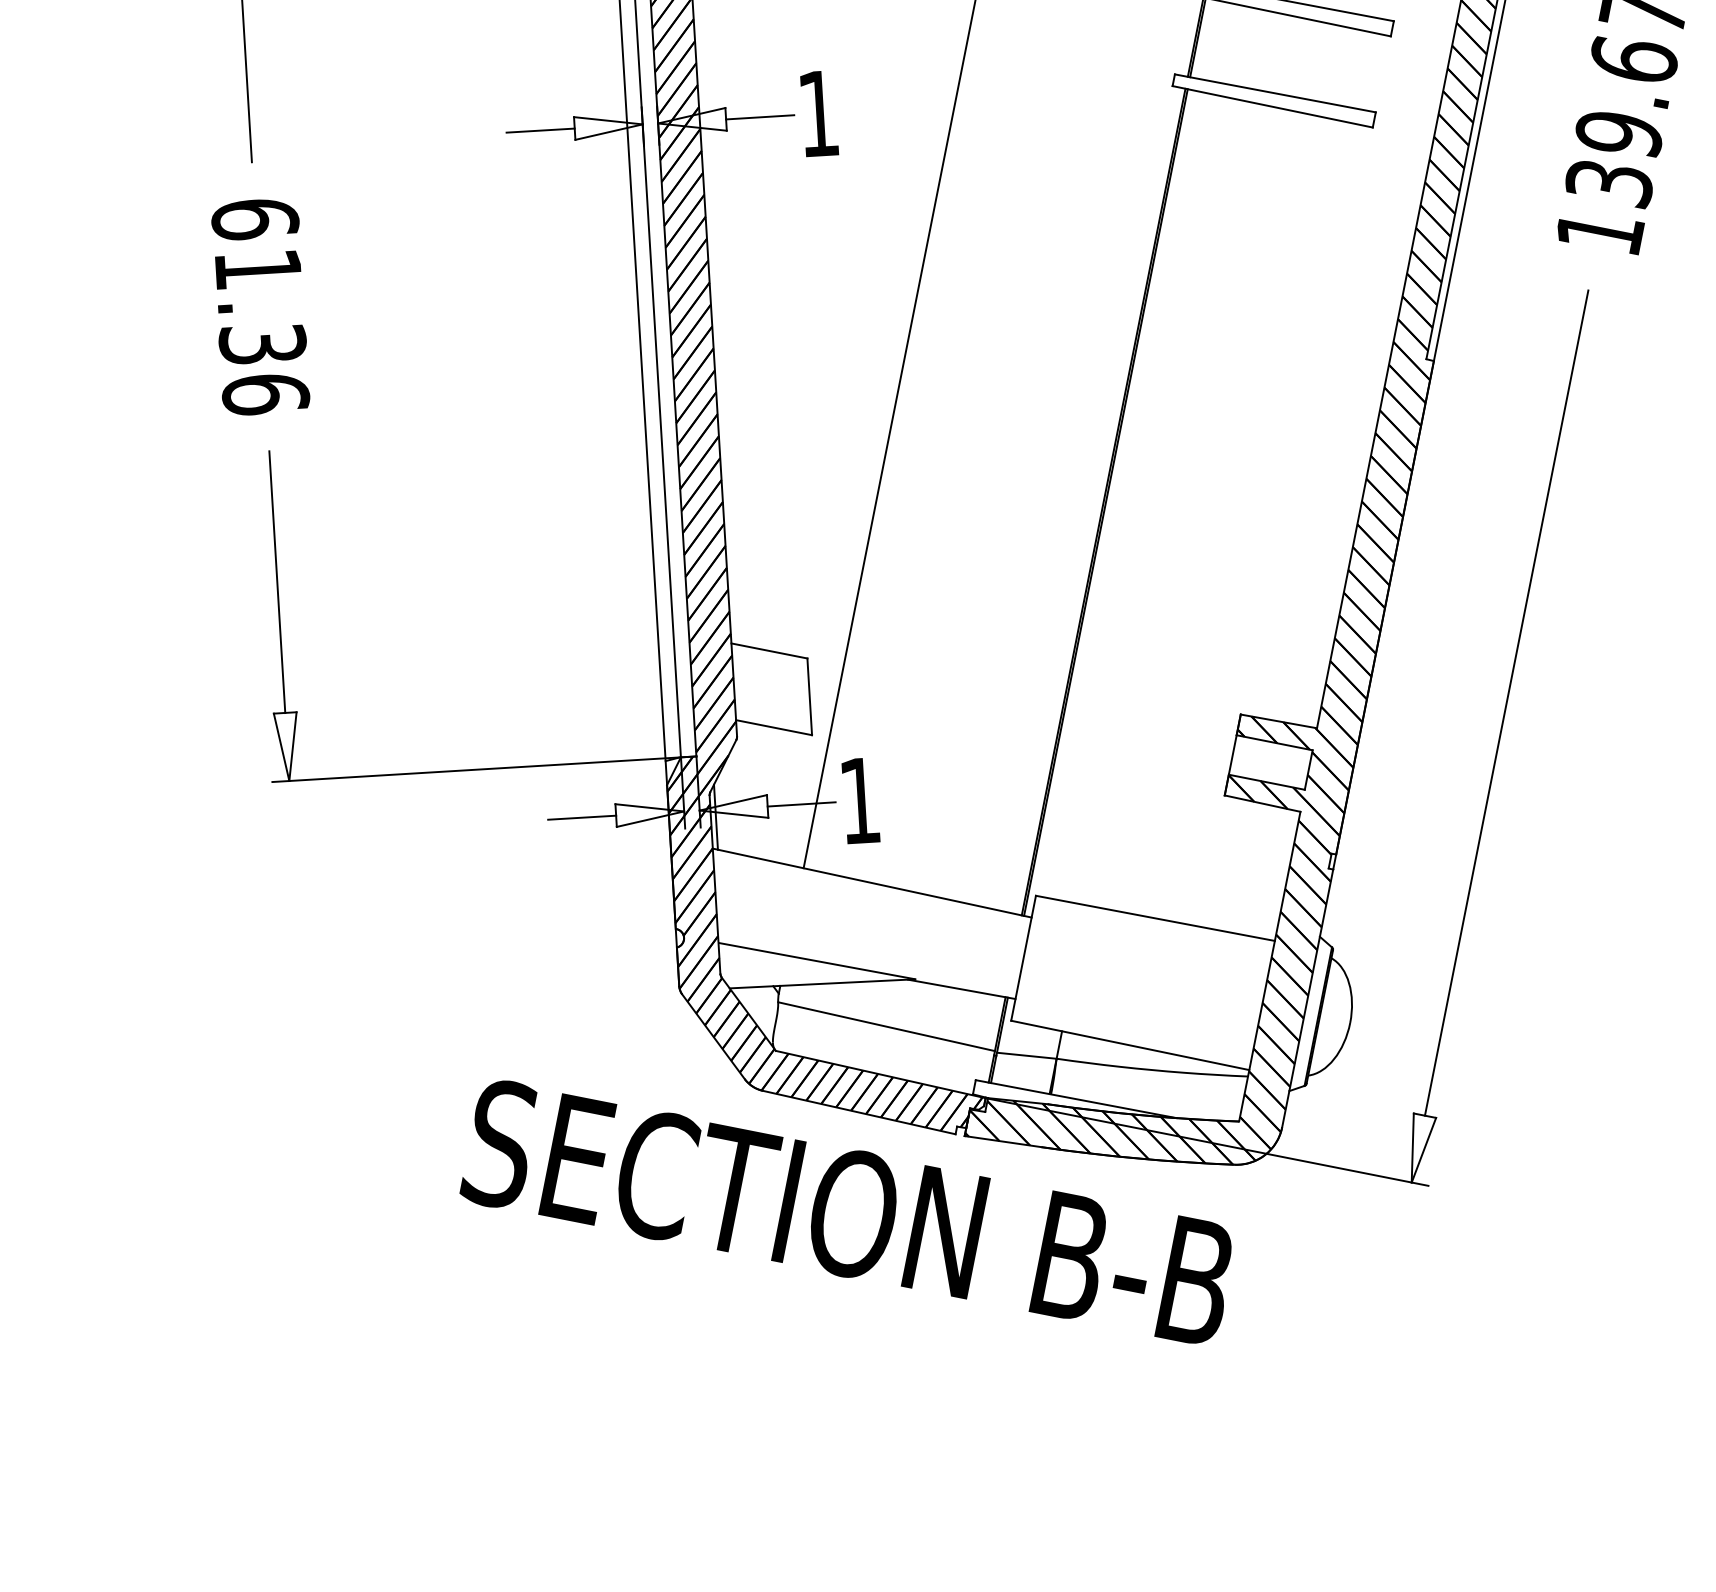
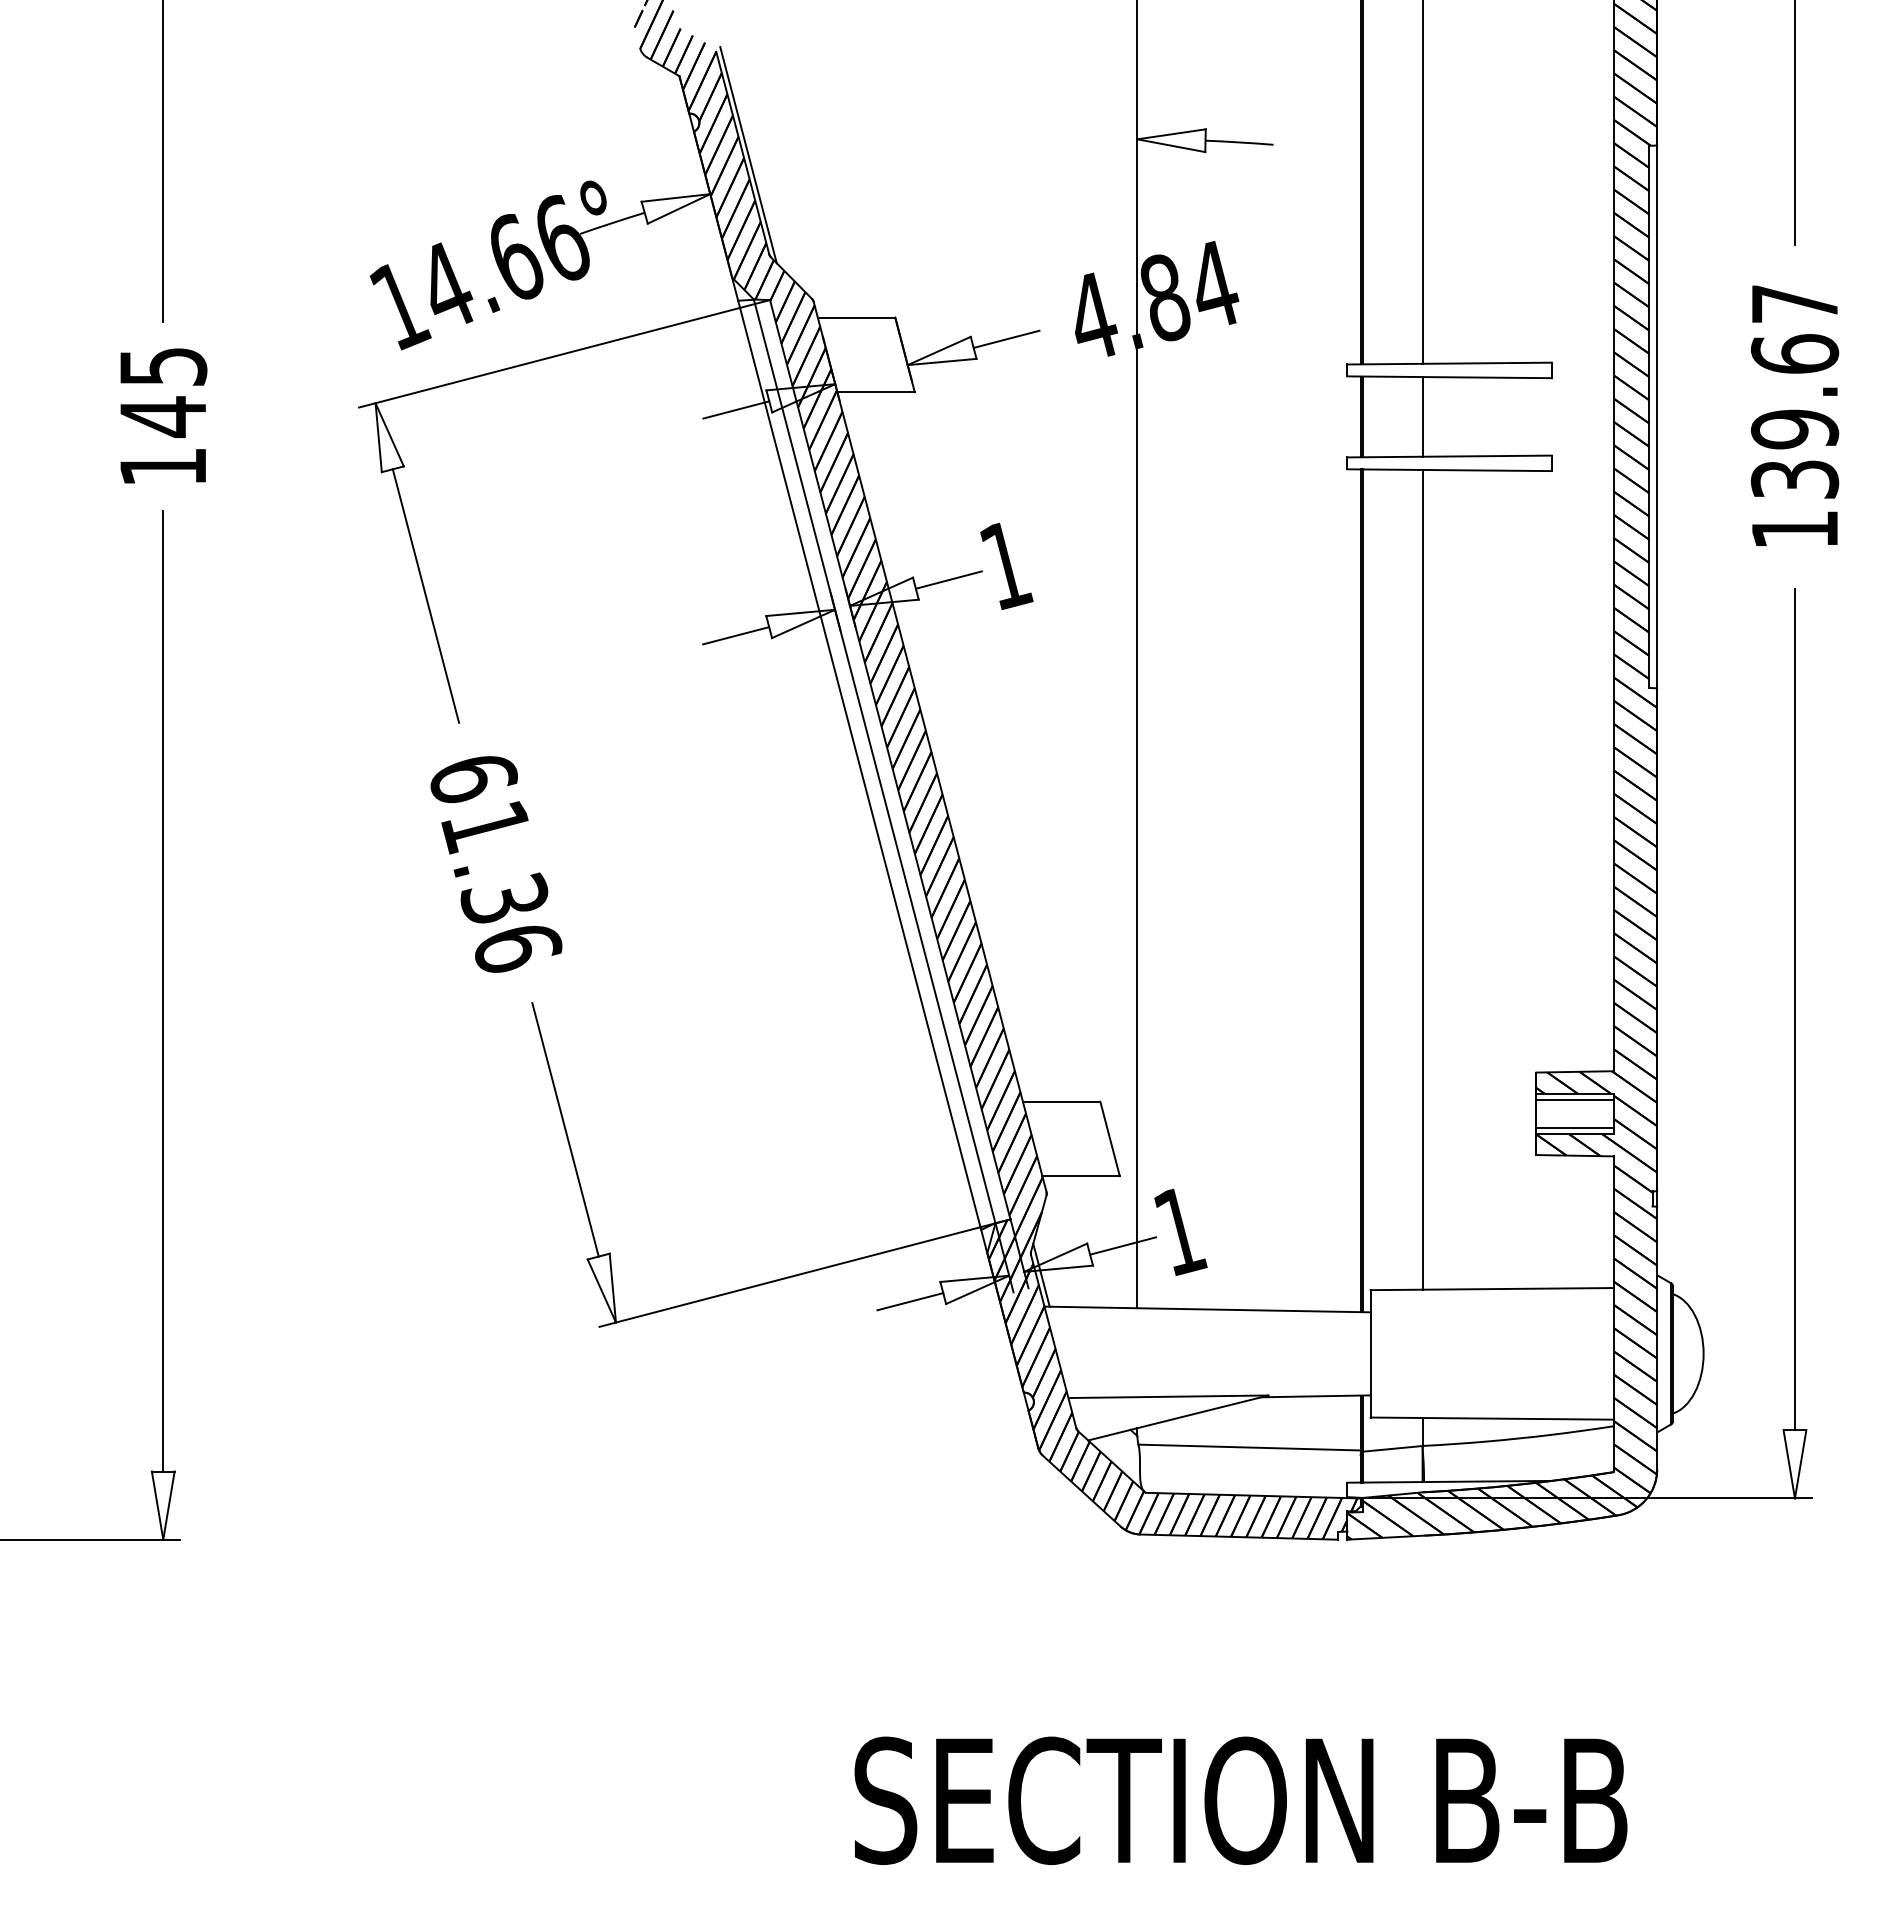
line: (1256, 48) -> (1422, 416), added
line: (1166, 503) -> (1422, 879), added
line: (1272, 748) -> (1574, 1099), added
line: (1267, 775) -> (1574, 1127), added
text: (848, 1212) -> (1240, 1800), moved

